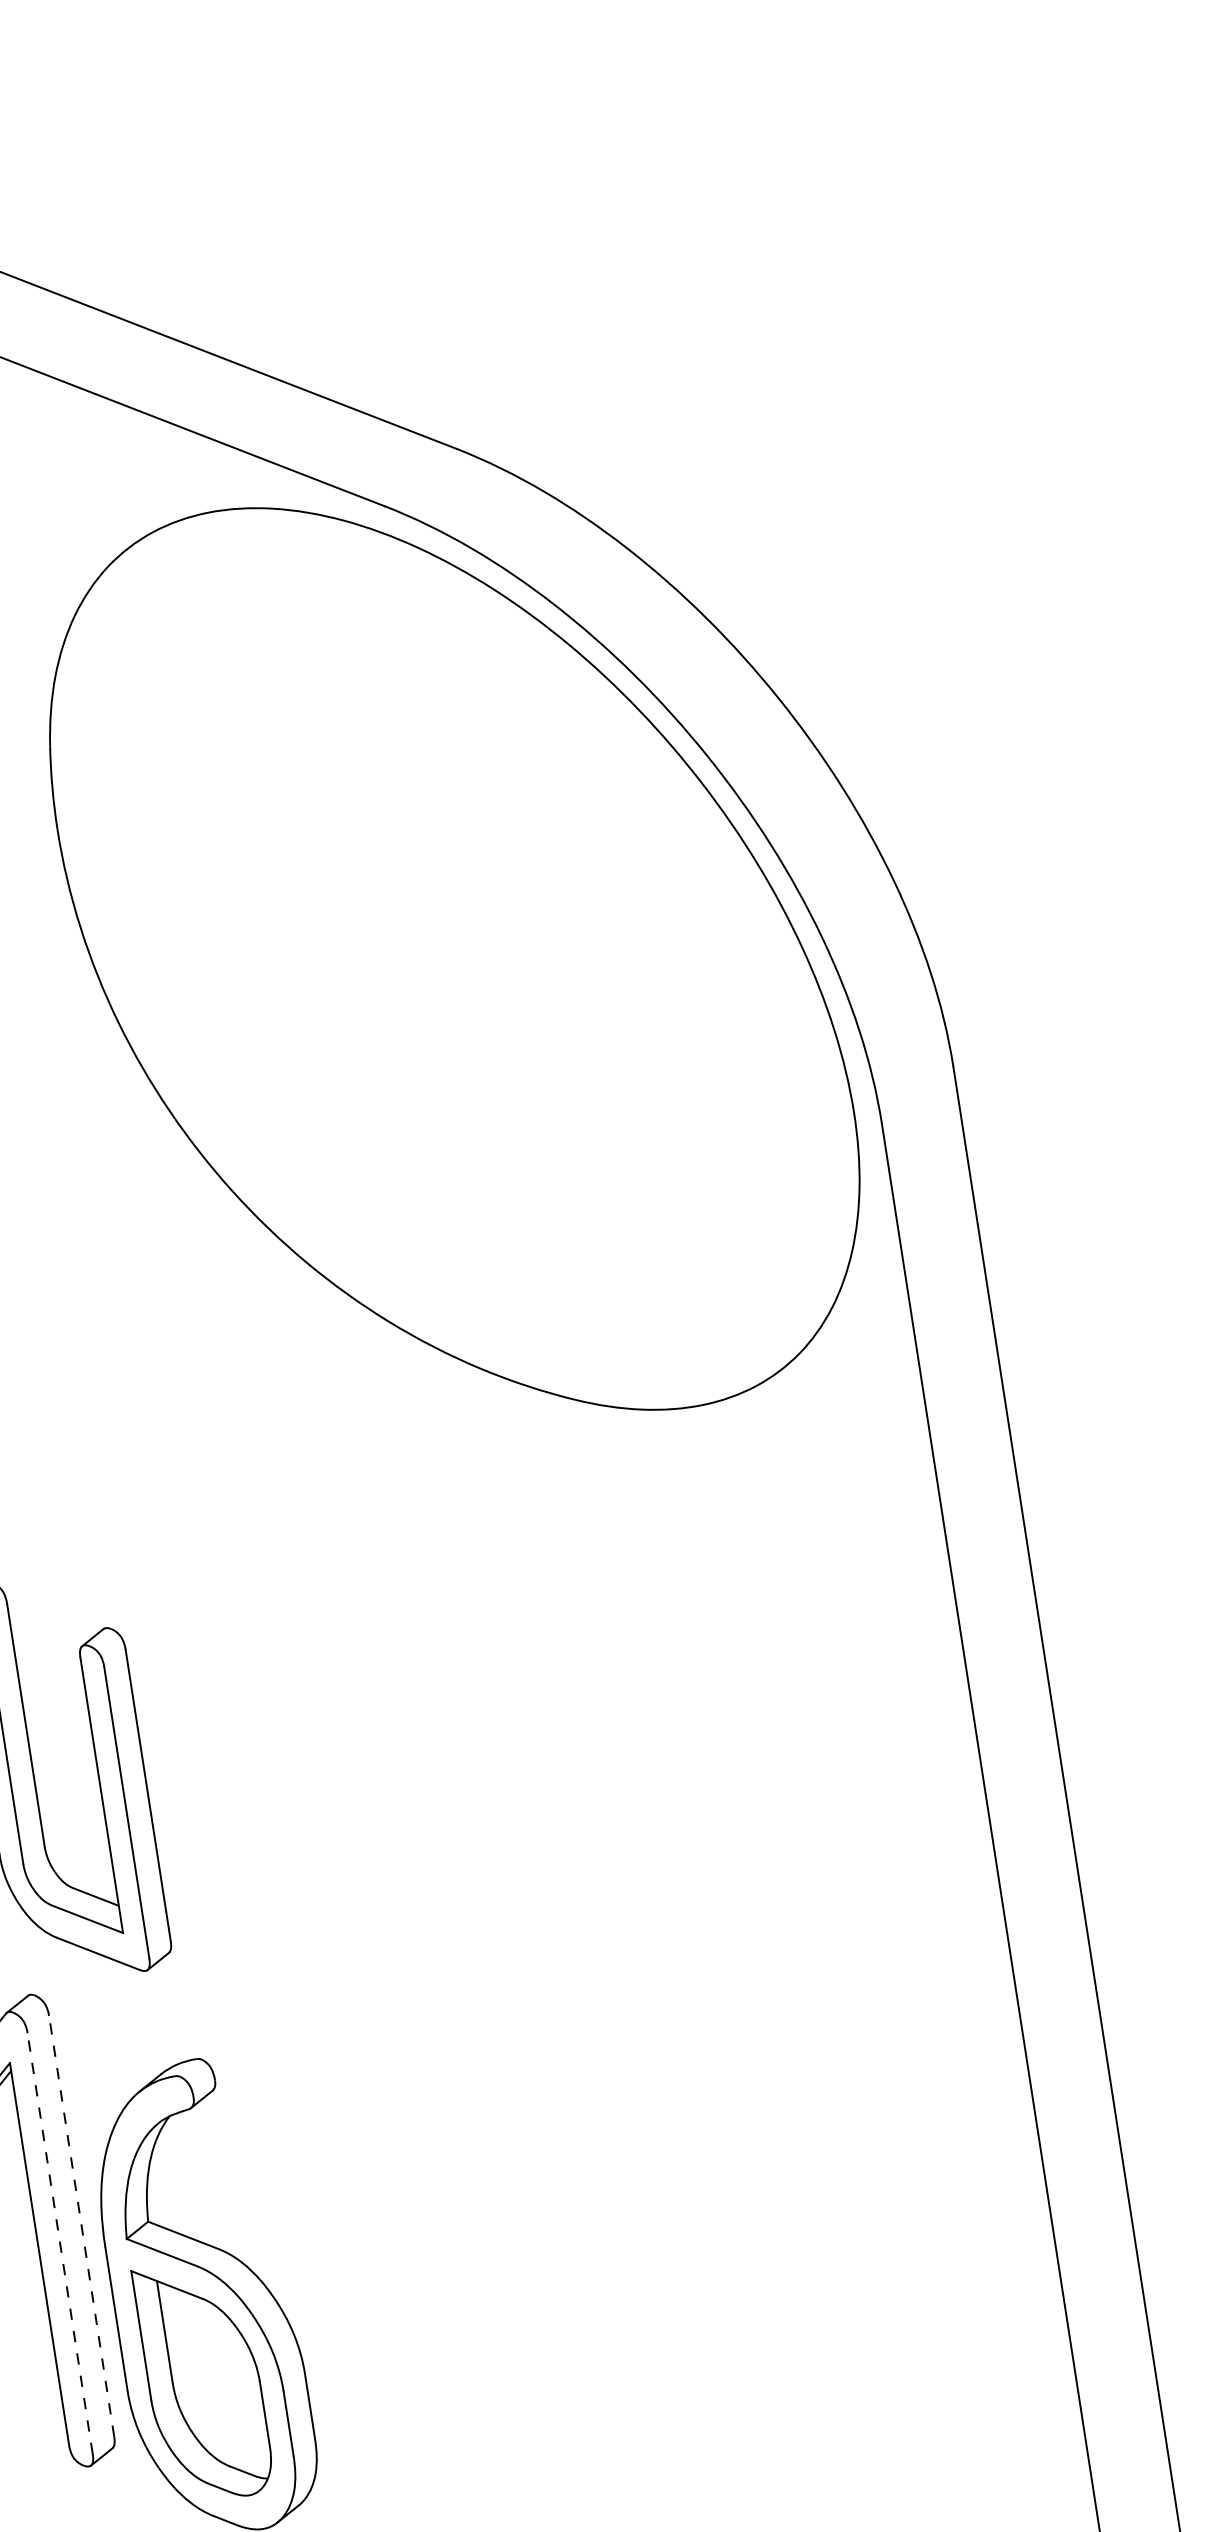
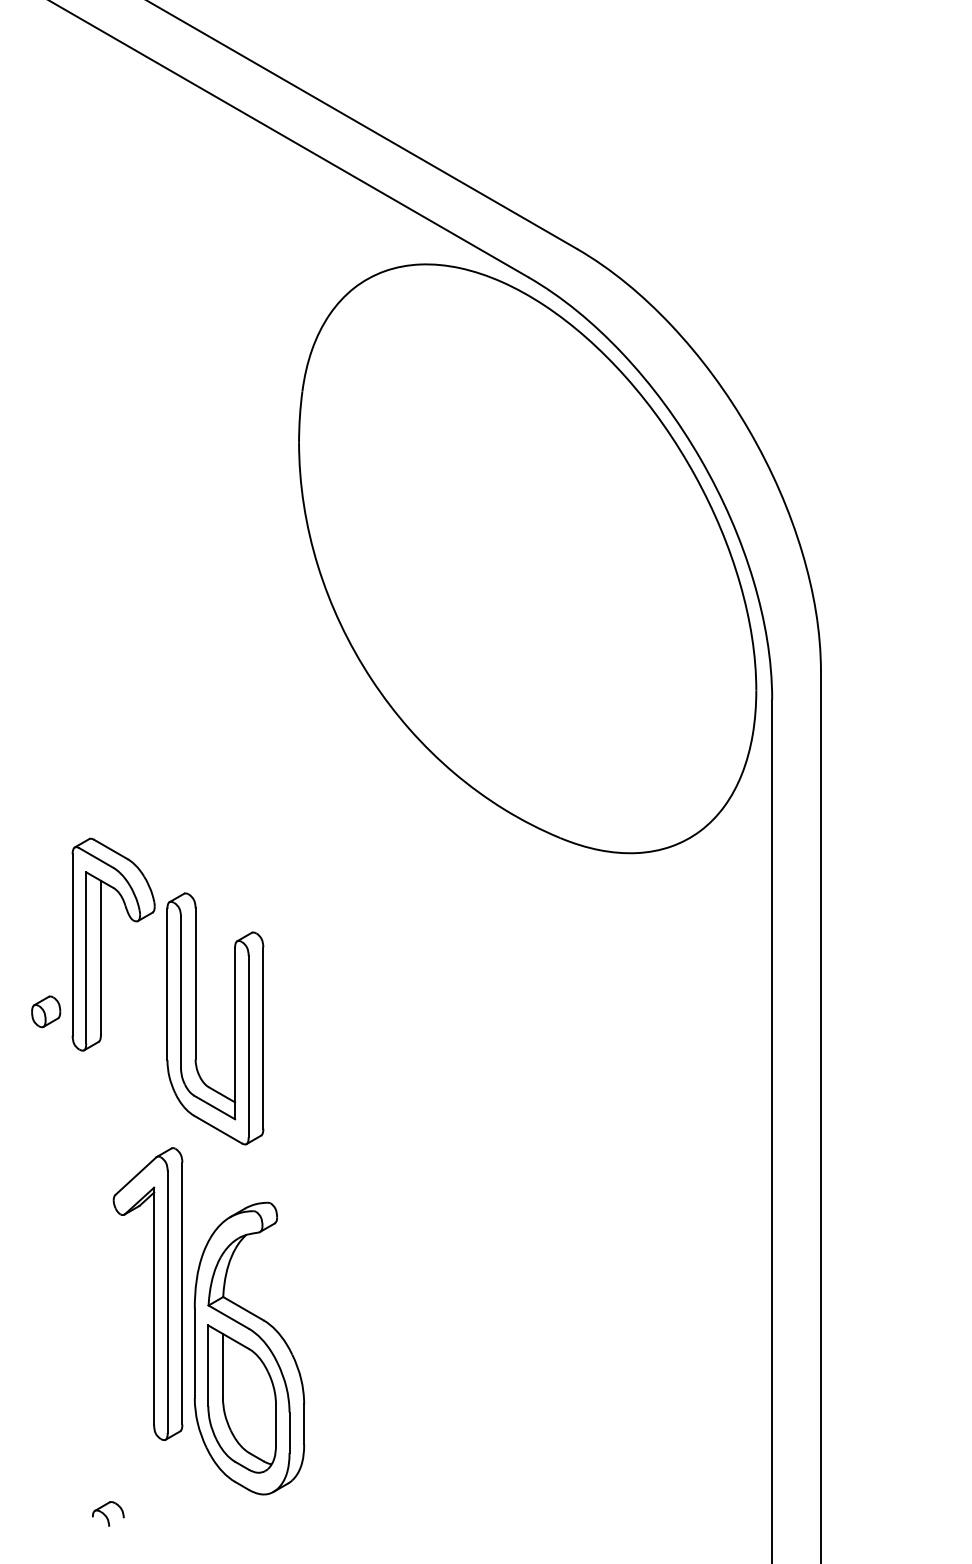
line: (81, 2226) -> (182, 1293), dashed -> solid
line: (59, 2244) -> (167, 1302), dashed -> solid

